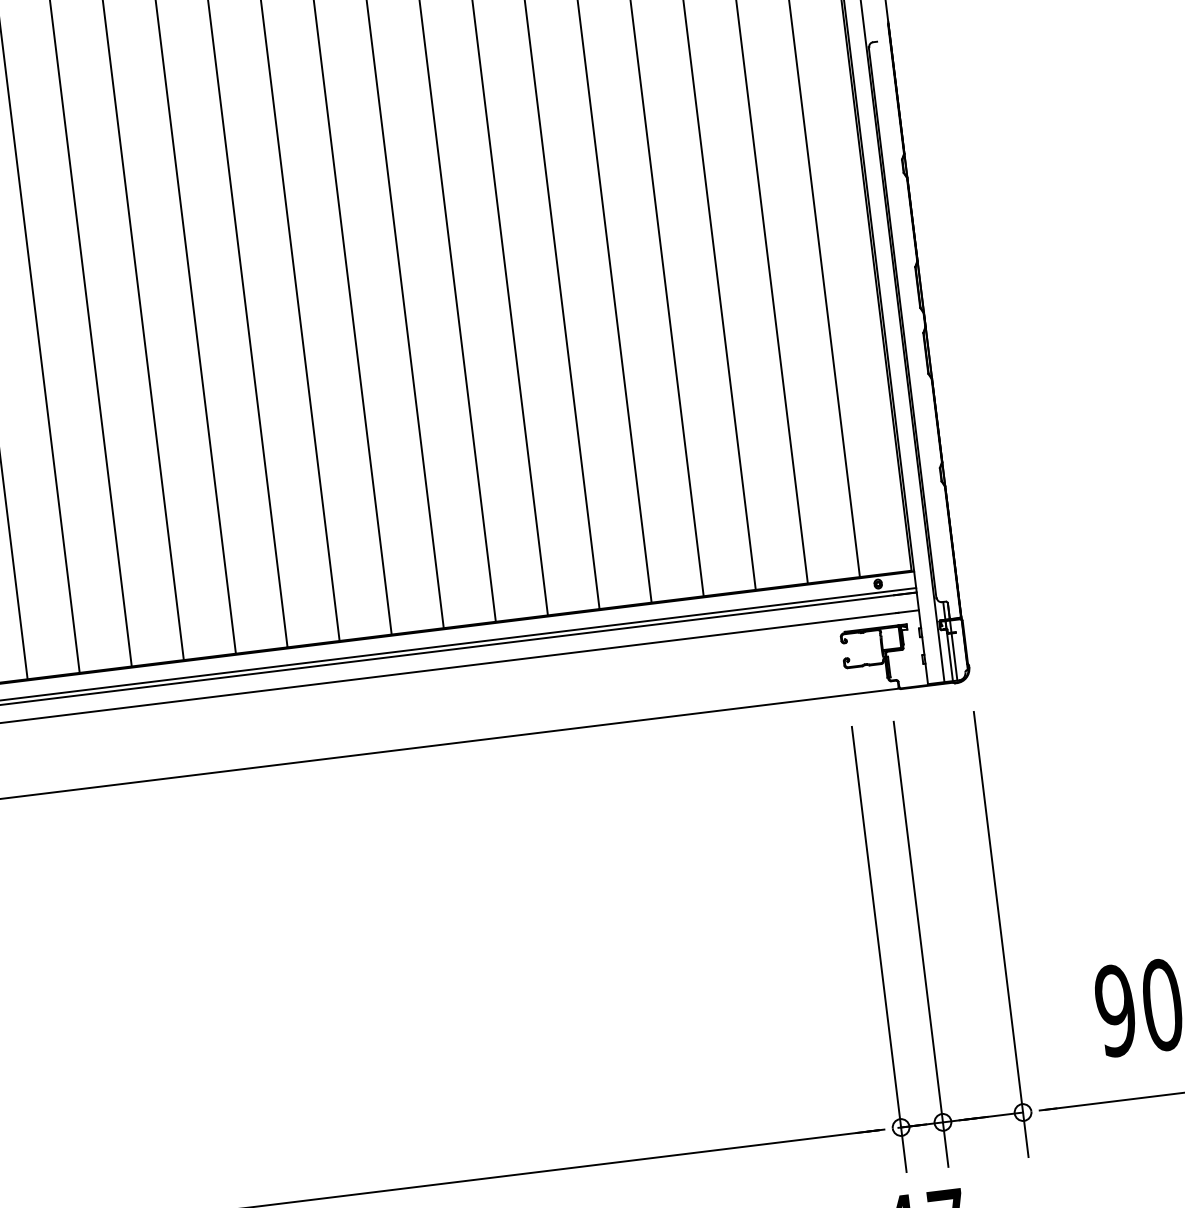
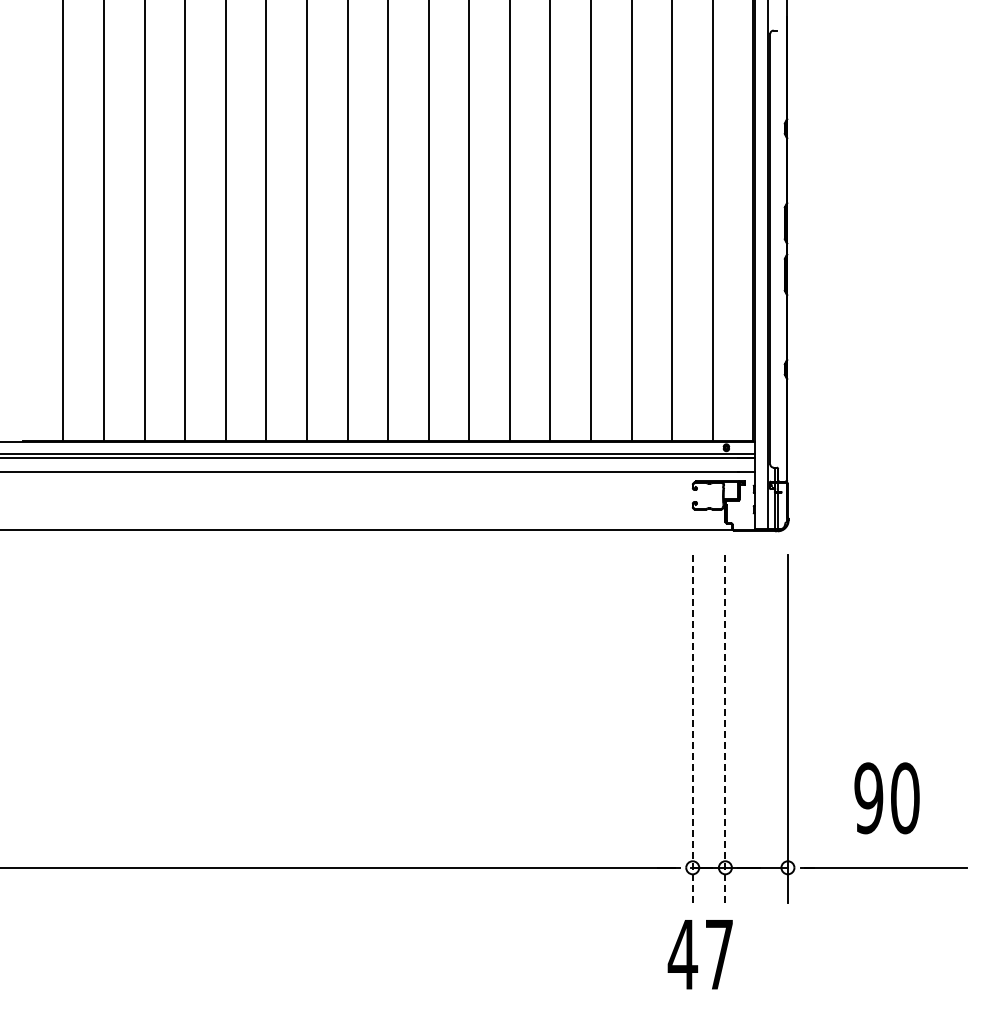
line: (921, 943) -> (725, 728), solid -> dashed
line: (878, 949) -> (692, 728), solid -> dashed

